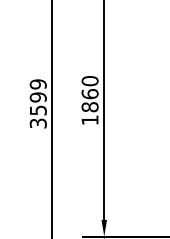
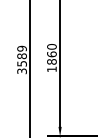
text: (37, 97) -> (21, 56), 3599 -> 3589

